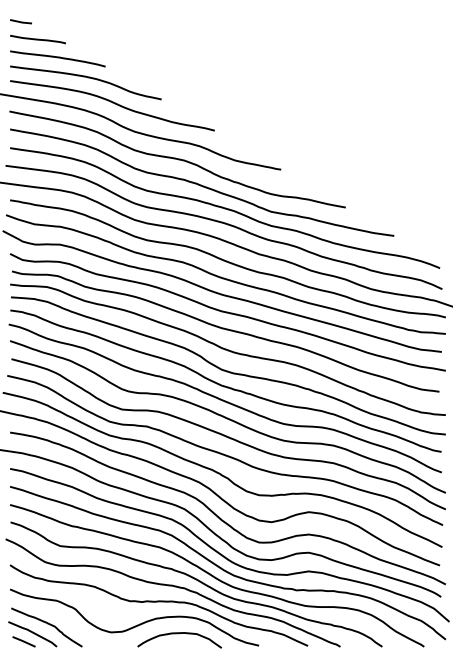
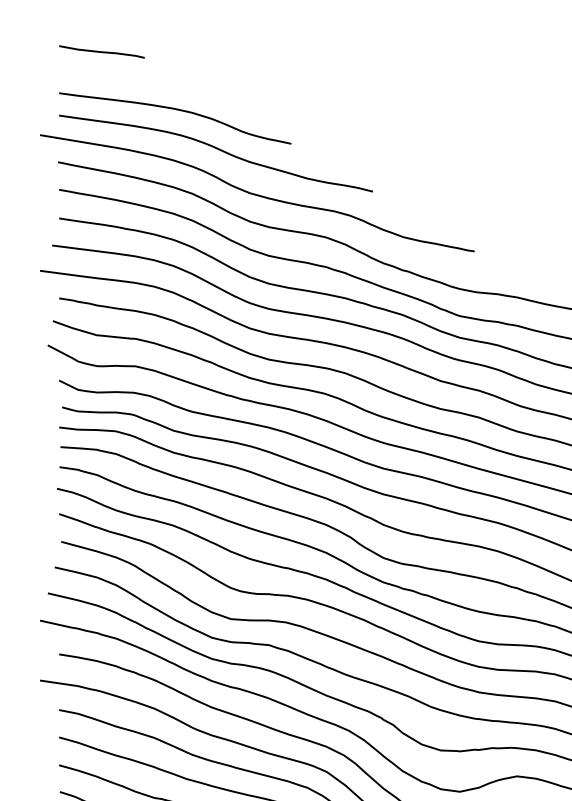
line: (20, 21) -> (75, 24), removed
curve: (57, 58) -> (131, 81), removed

